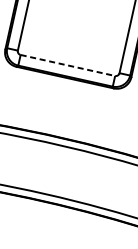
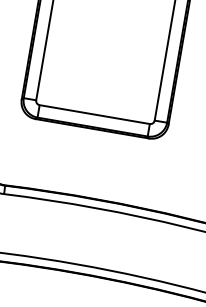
line: (67, 65) -> (94, 114), dashed -> solid

